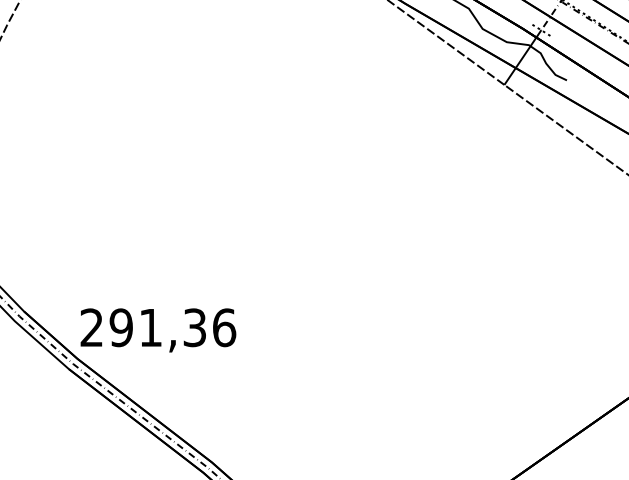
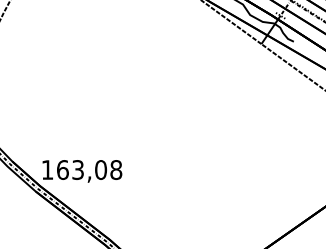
text: (157, 328) -> (81, 170), 291,36 -> 163,08

